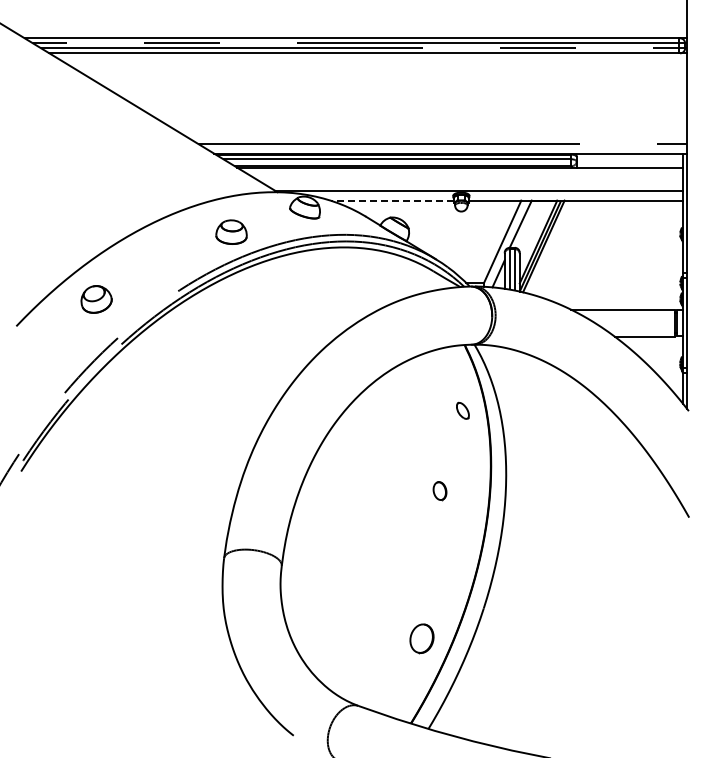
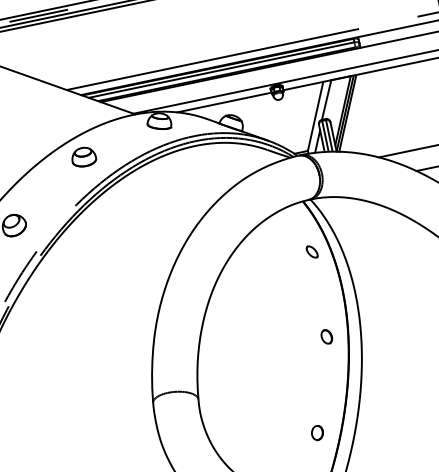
line: (392, 200) -> (224, 102), dashed -> solid
part: (231, 231) -> (83, 156), moved
part: (439, 491) -> (326, 337), moved
part: (422, 639) -> (317, 433), size x0.62

